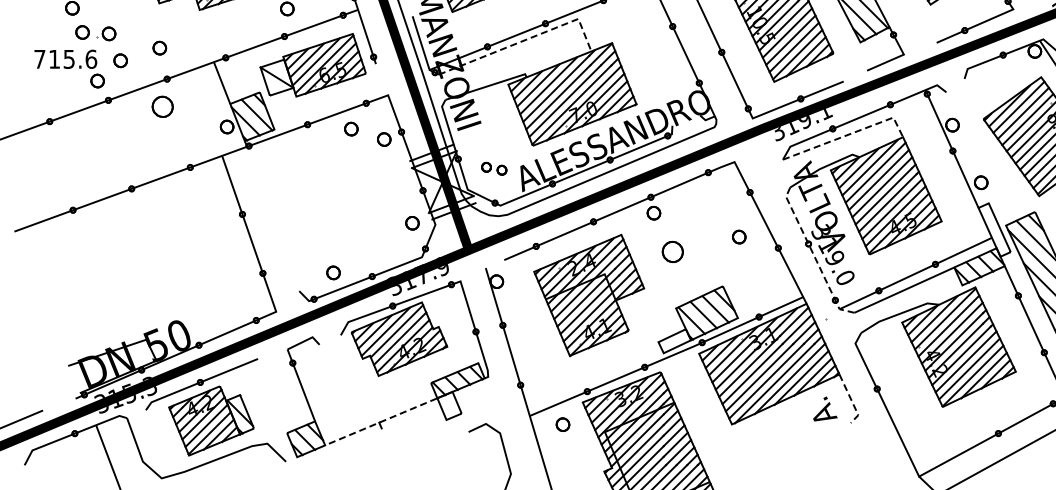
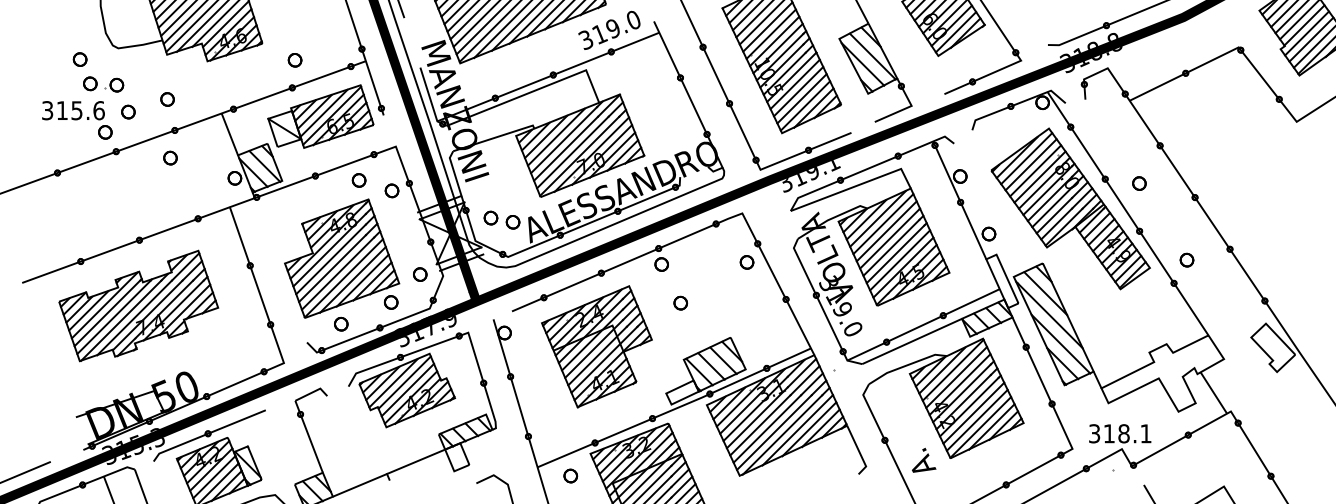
line: (525, 40) -> (533, 91), dashed -> solid
text: (39, 59) -> (47, 110), 715.6 -> 315.6
part: (162, 106) -> (170, 157), size x0.62
line: (848, 134) -> (856, 185), dashed -> solid
part: (493, 168) -> (501, 219), size x1.43
part: (334, 207) -> (342, 258), added
part: (738, 237) -> (746, 262), moved
part: (672, 251) -> (680, 302), size x0.62
part: (130, 254) -> (138, 305), added
line: (813, 255) -> (821, 306), dashed -> solid
line: (851, 401) -> (859, 452), dashed -> solid
text: (825, 408) -> (924, 459), moved
line: (380, 422) -> (388, 473), dashed -> solid

